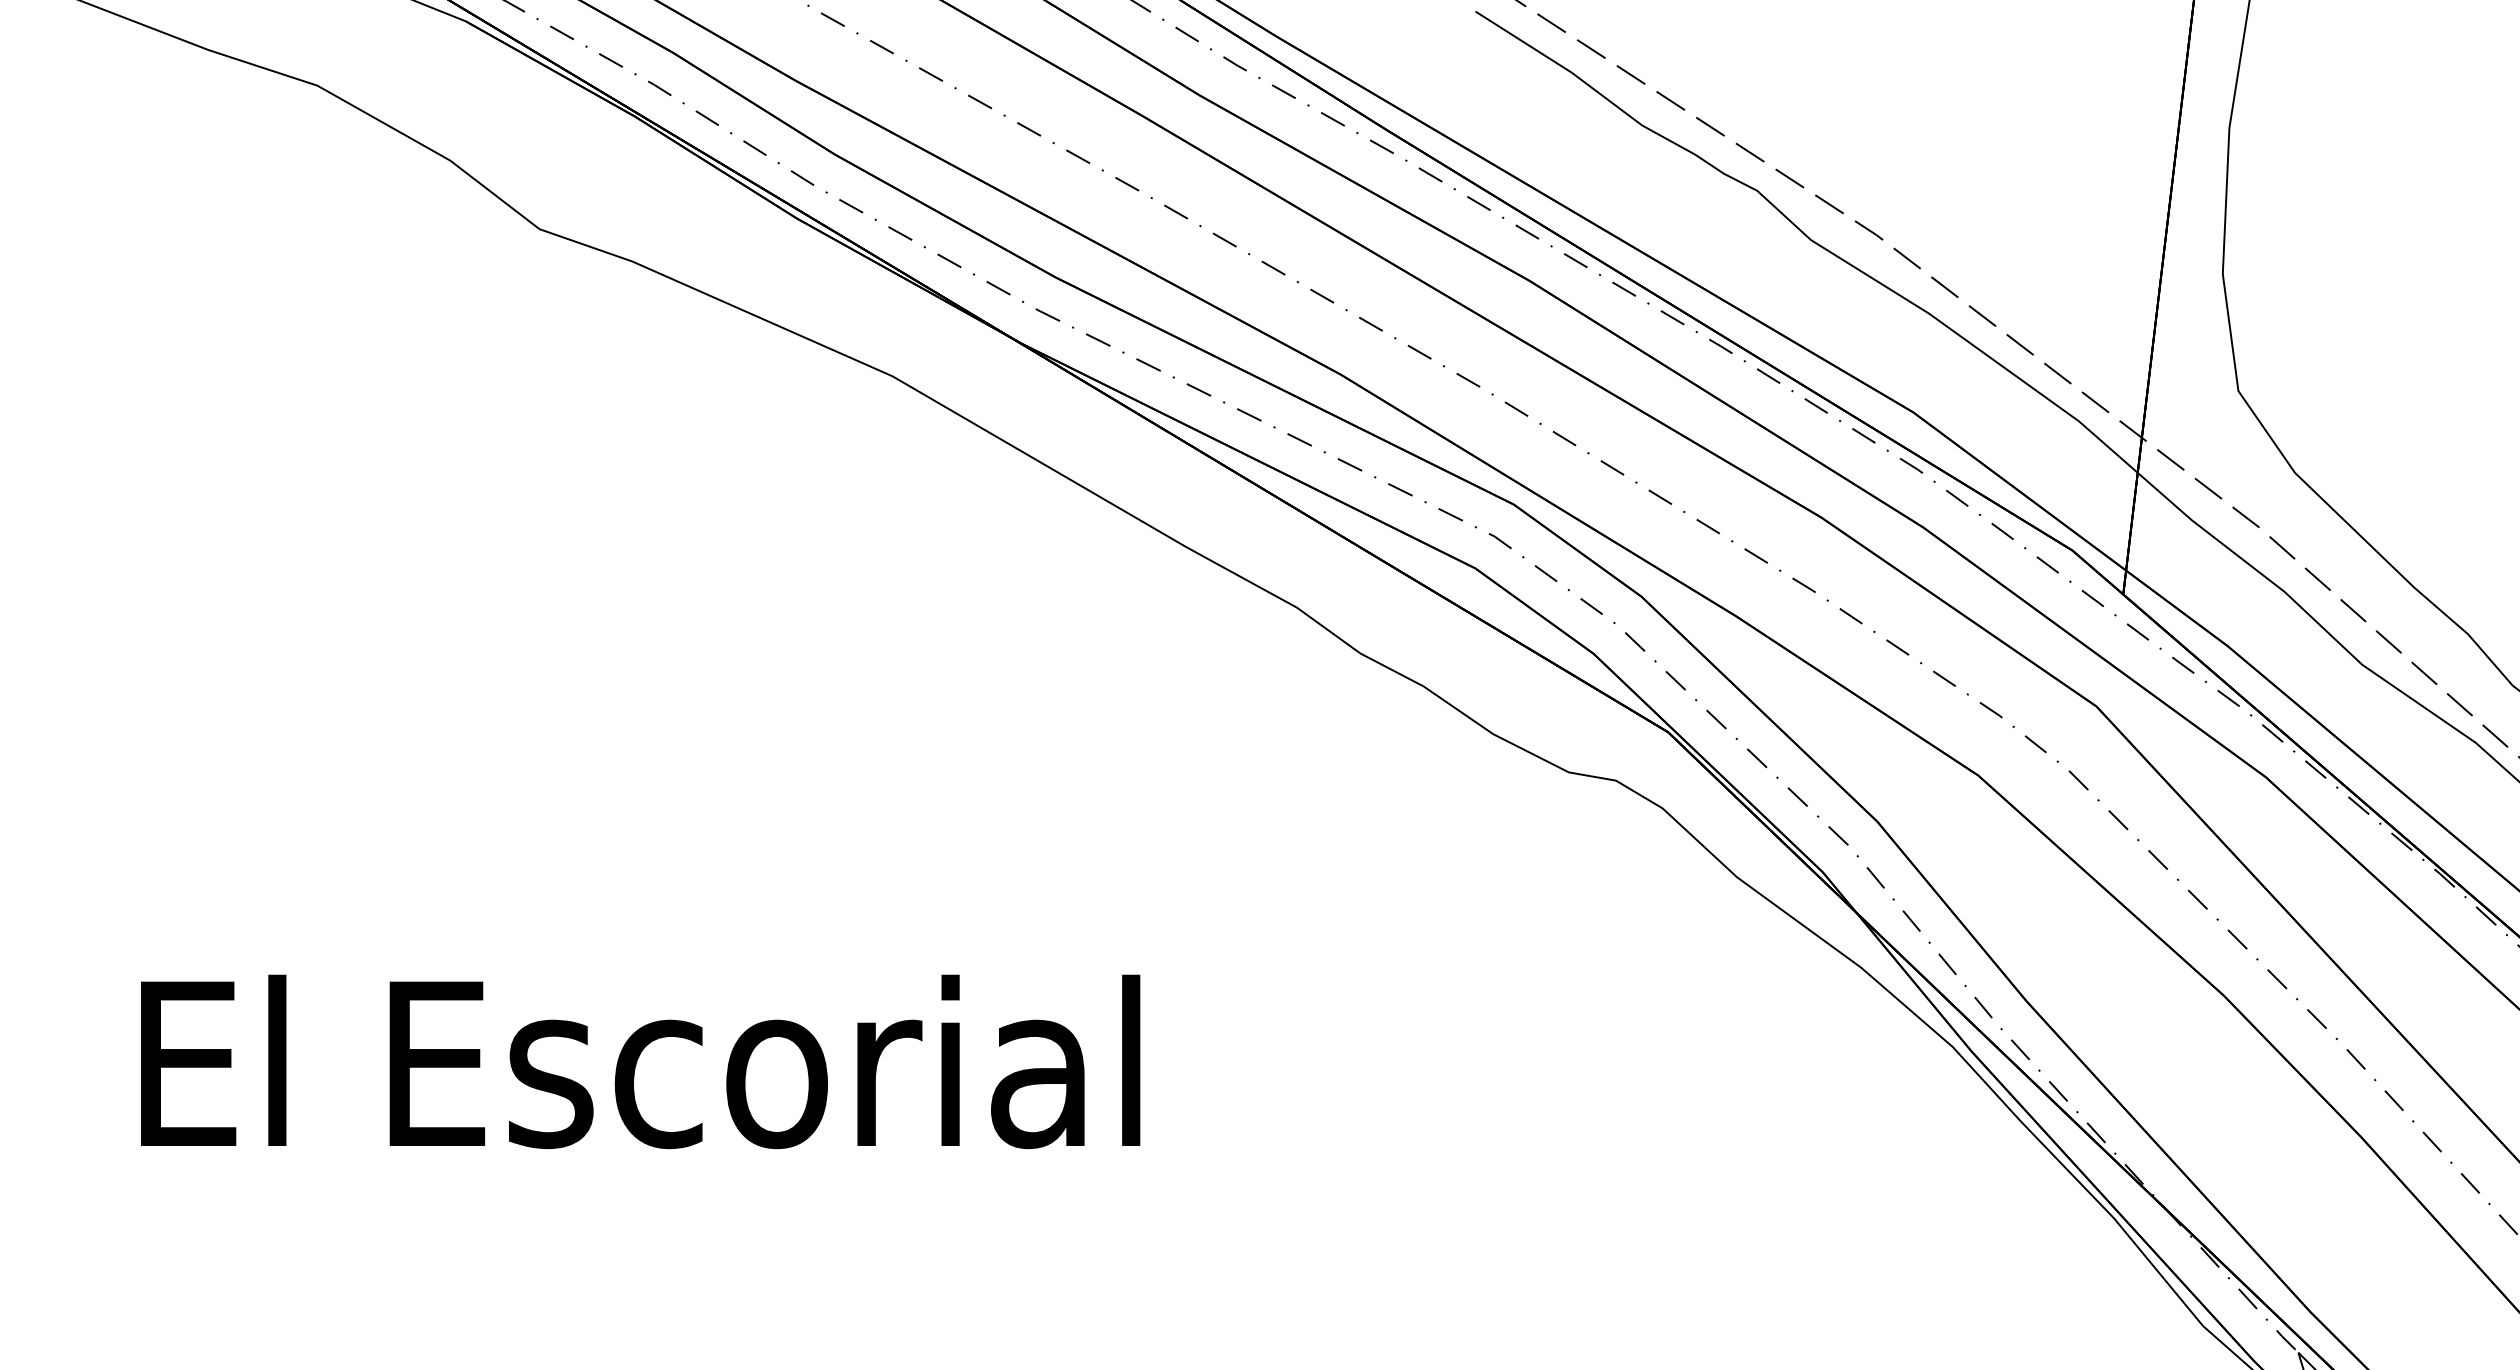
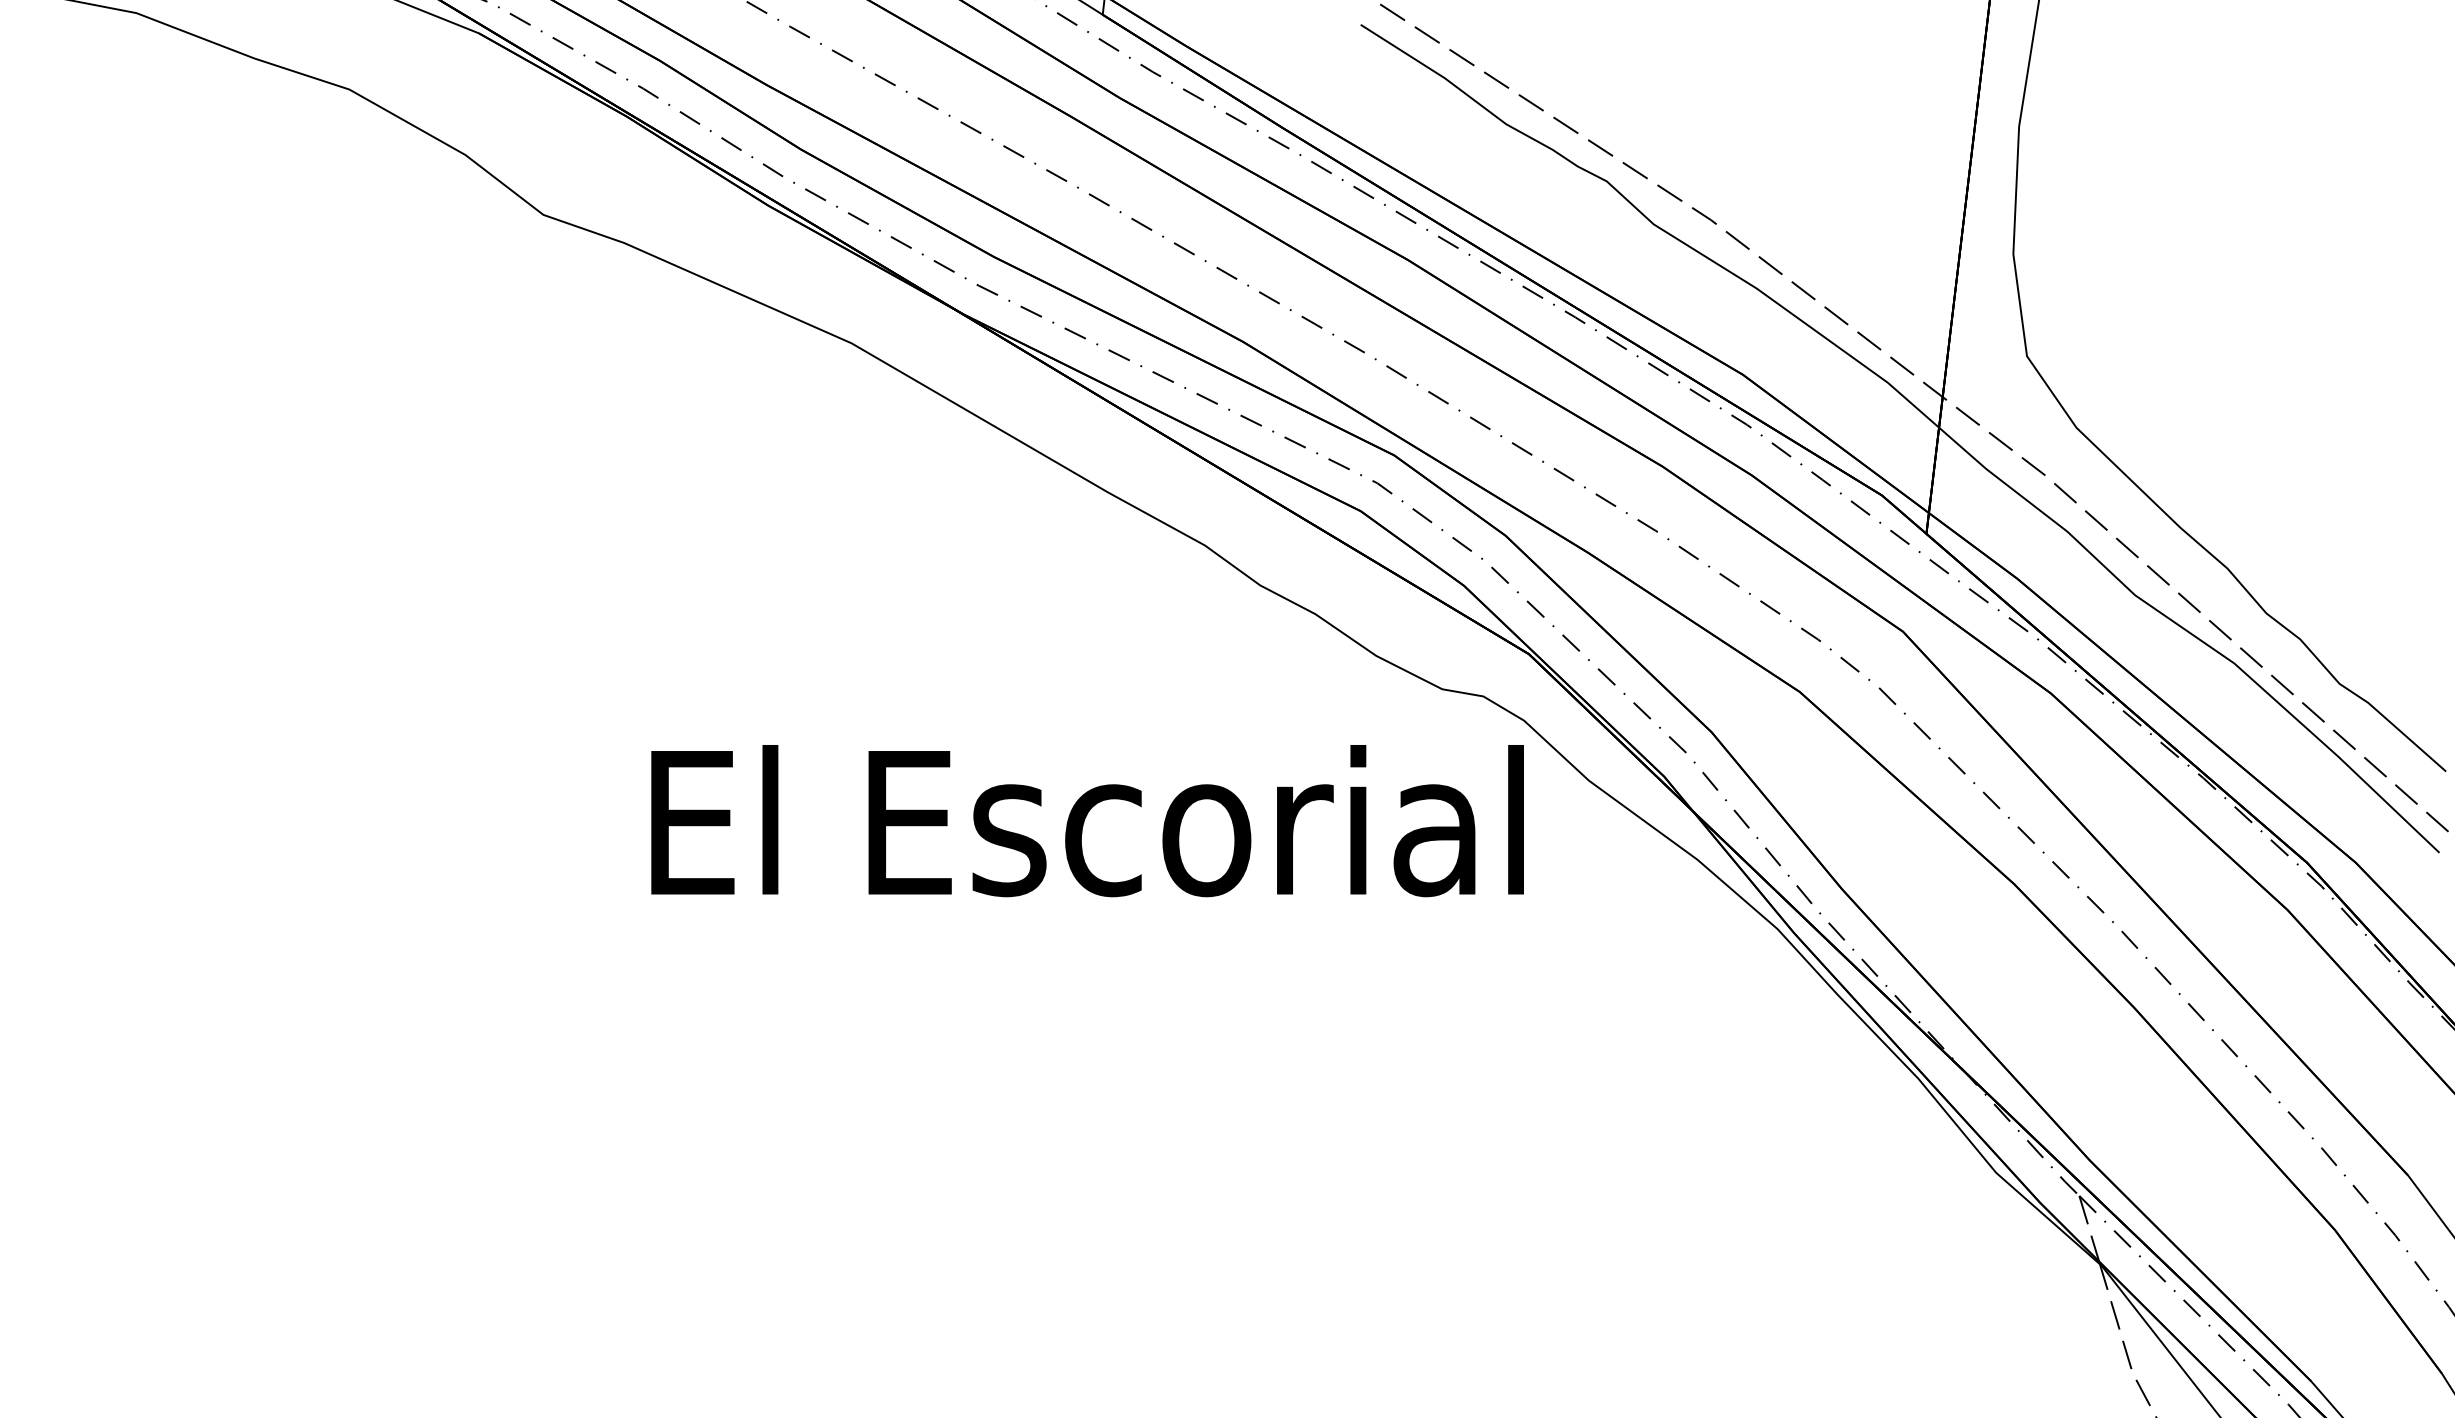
text: (640, 1062) -> (1087, 821), moved

